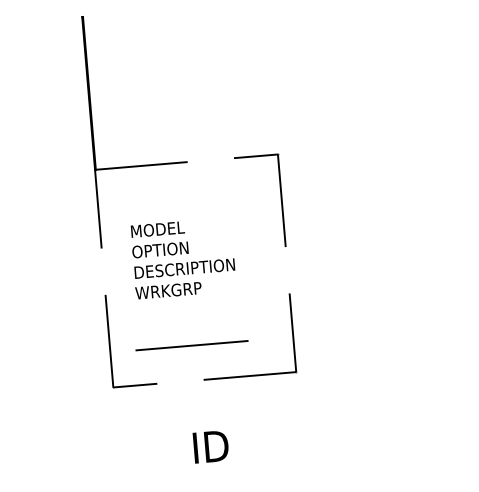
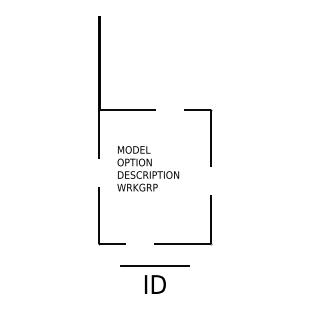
line: (191, 344) -> (154, 265), moved

